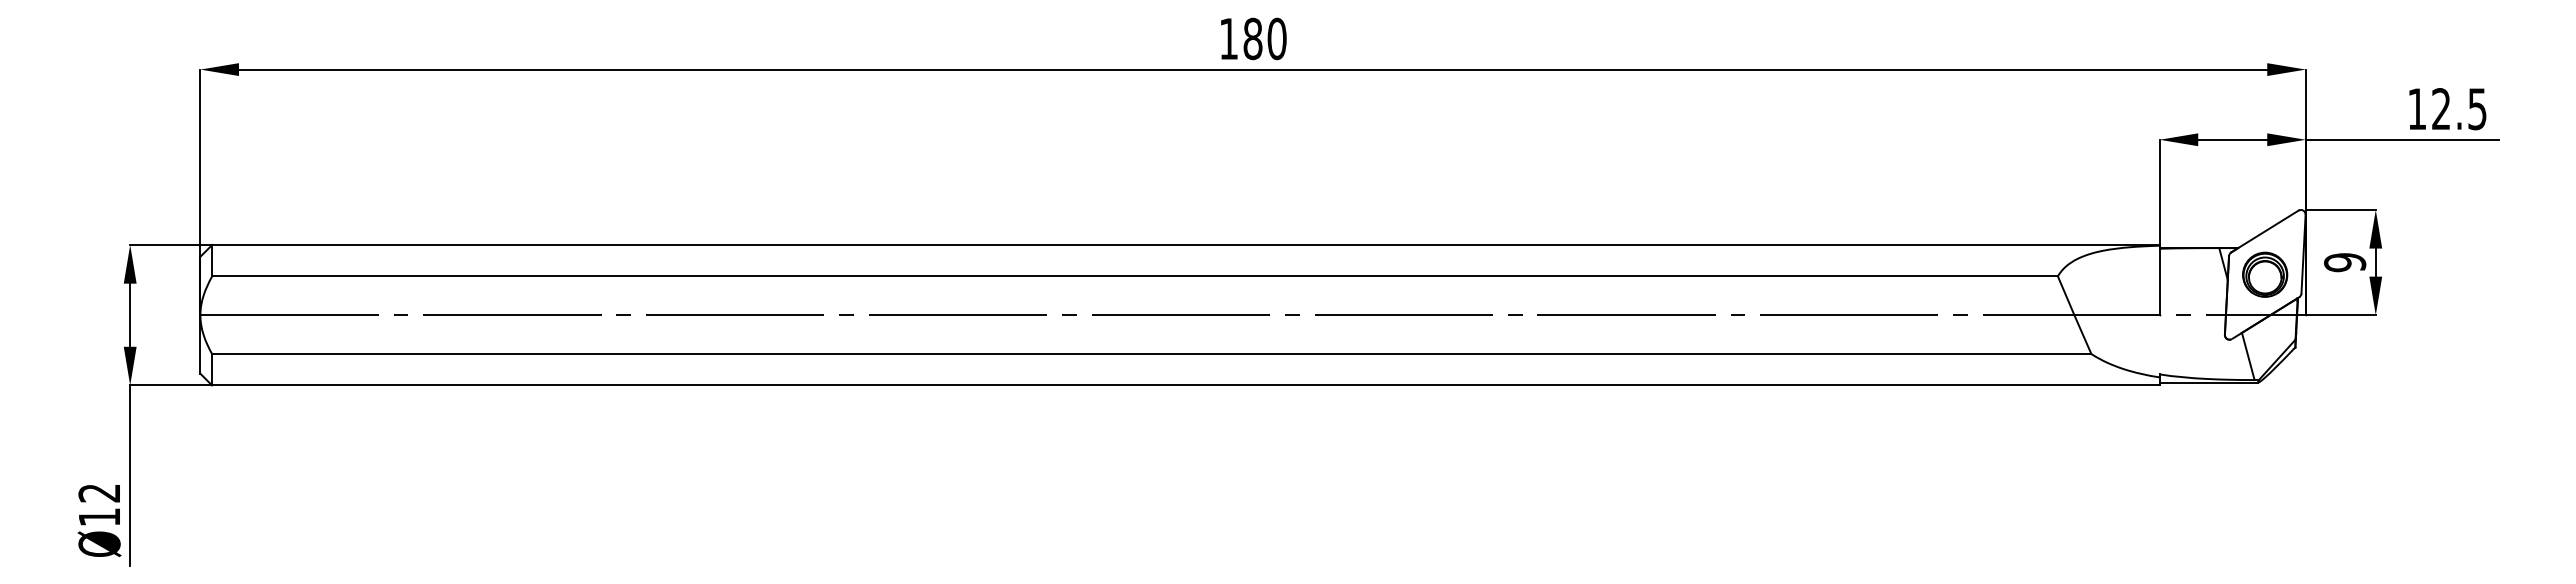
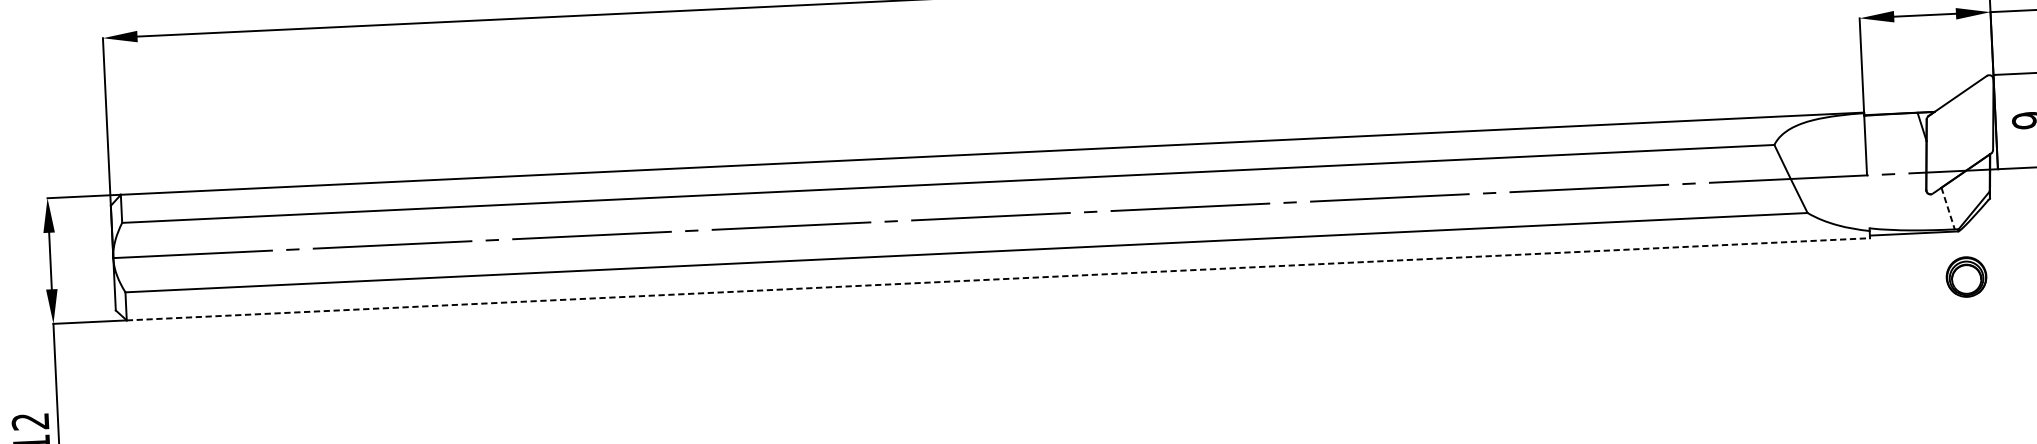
part: (2265, 274) -> (1966, 276), moved
line: (2248, 356) -> (1948, 208), solid -> dashed
line: (1185, 385) -> (998, 279), solid -> dashed

